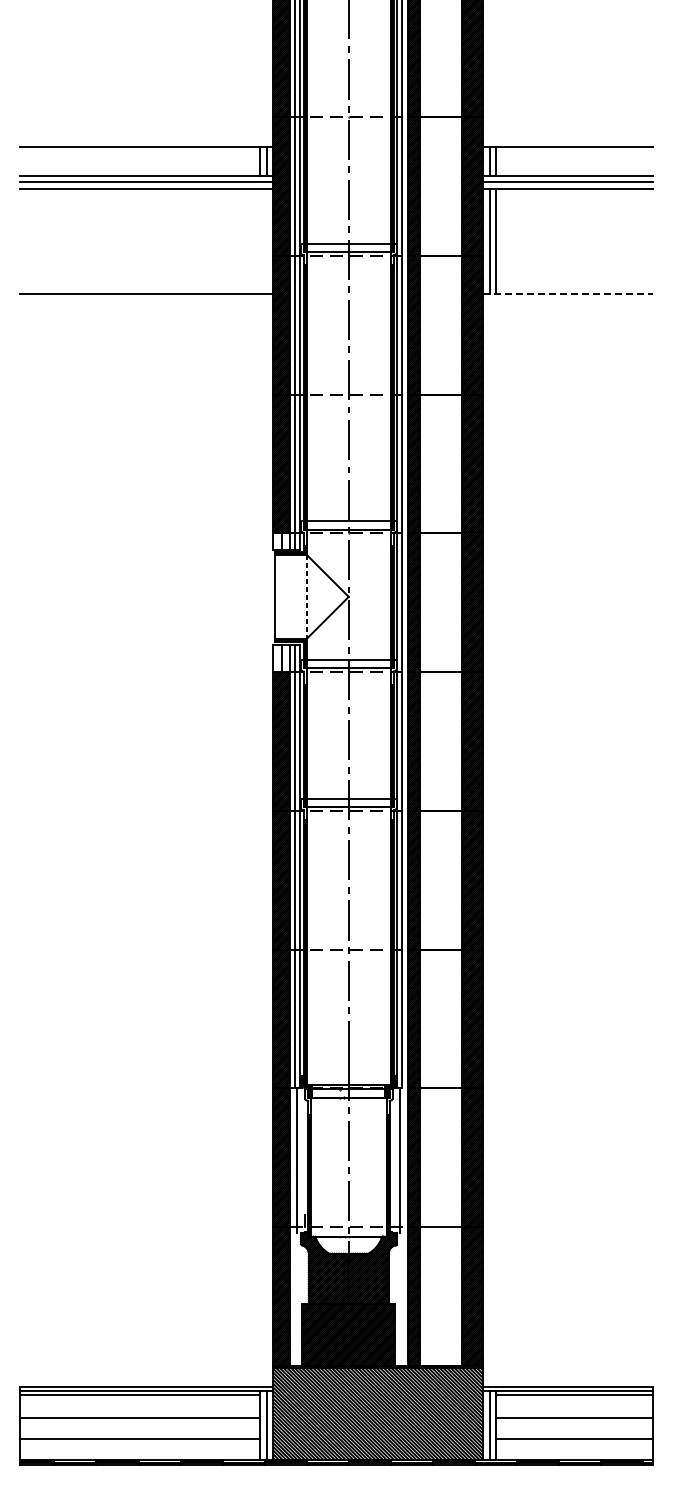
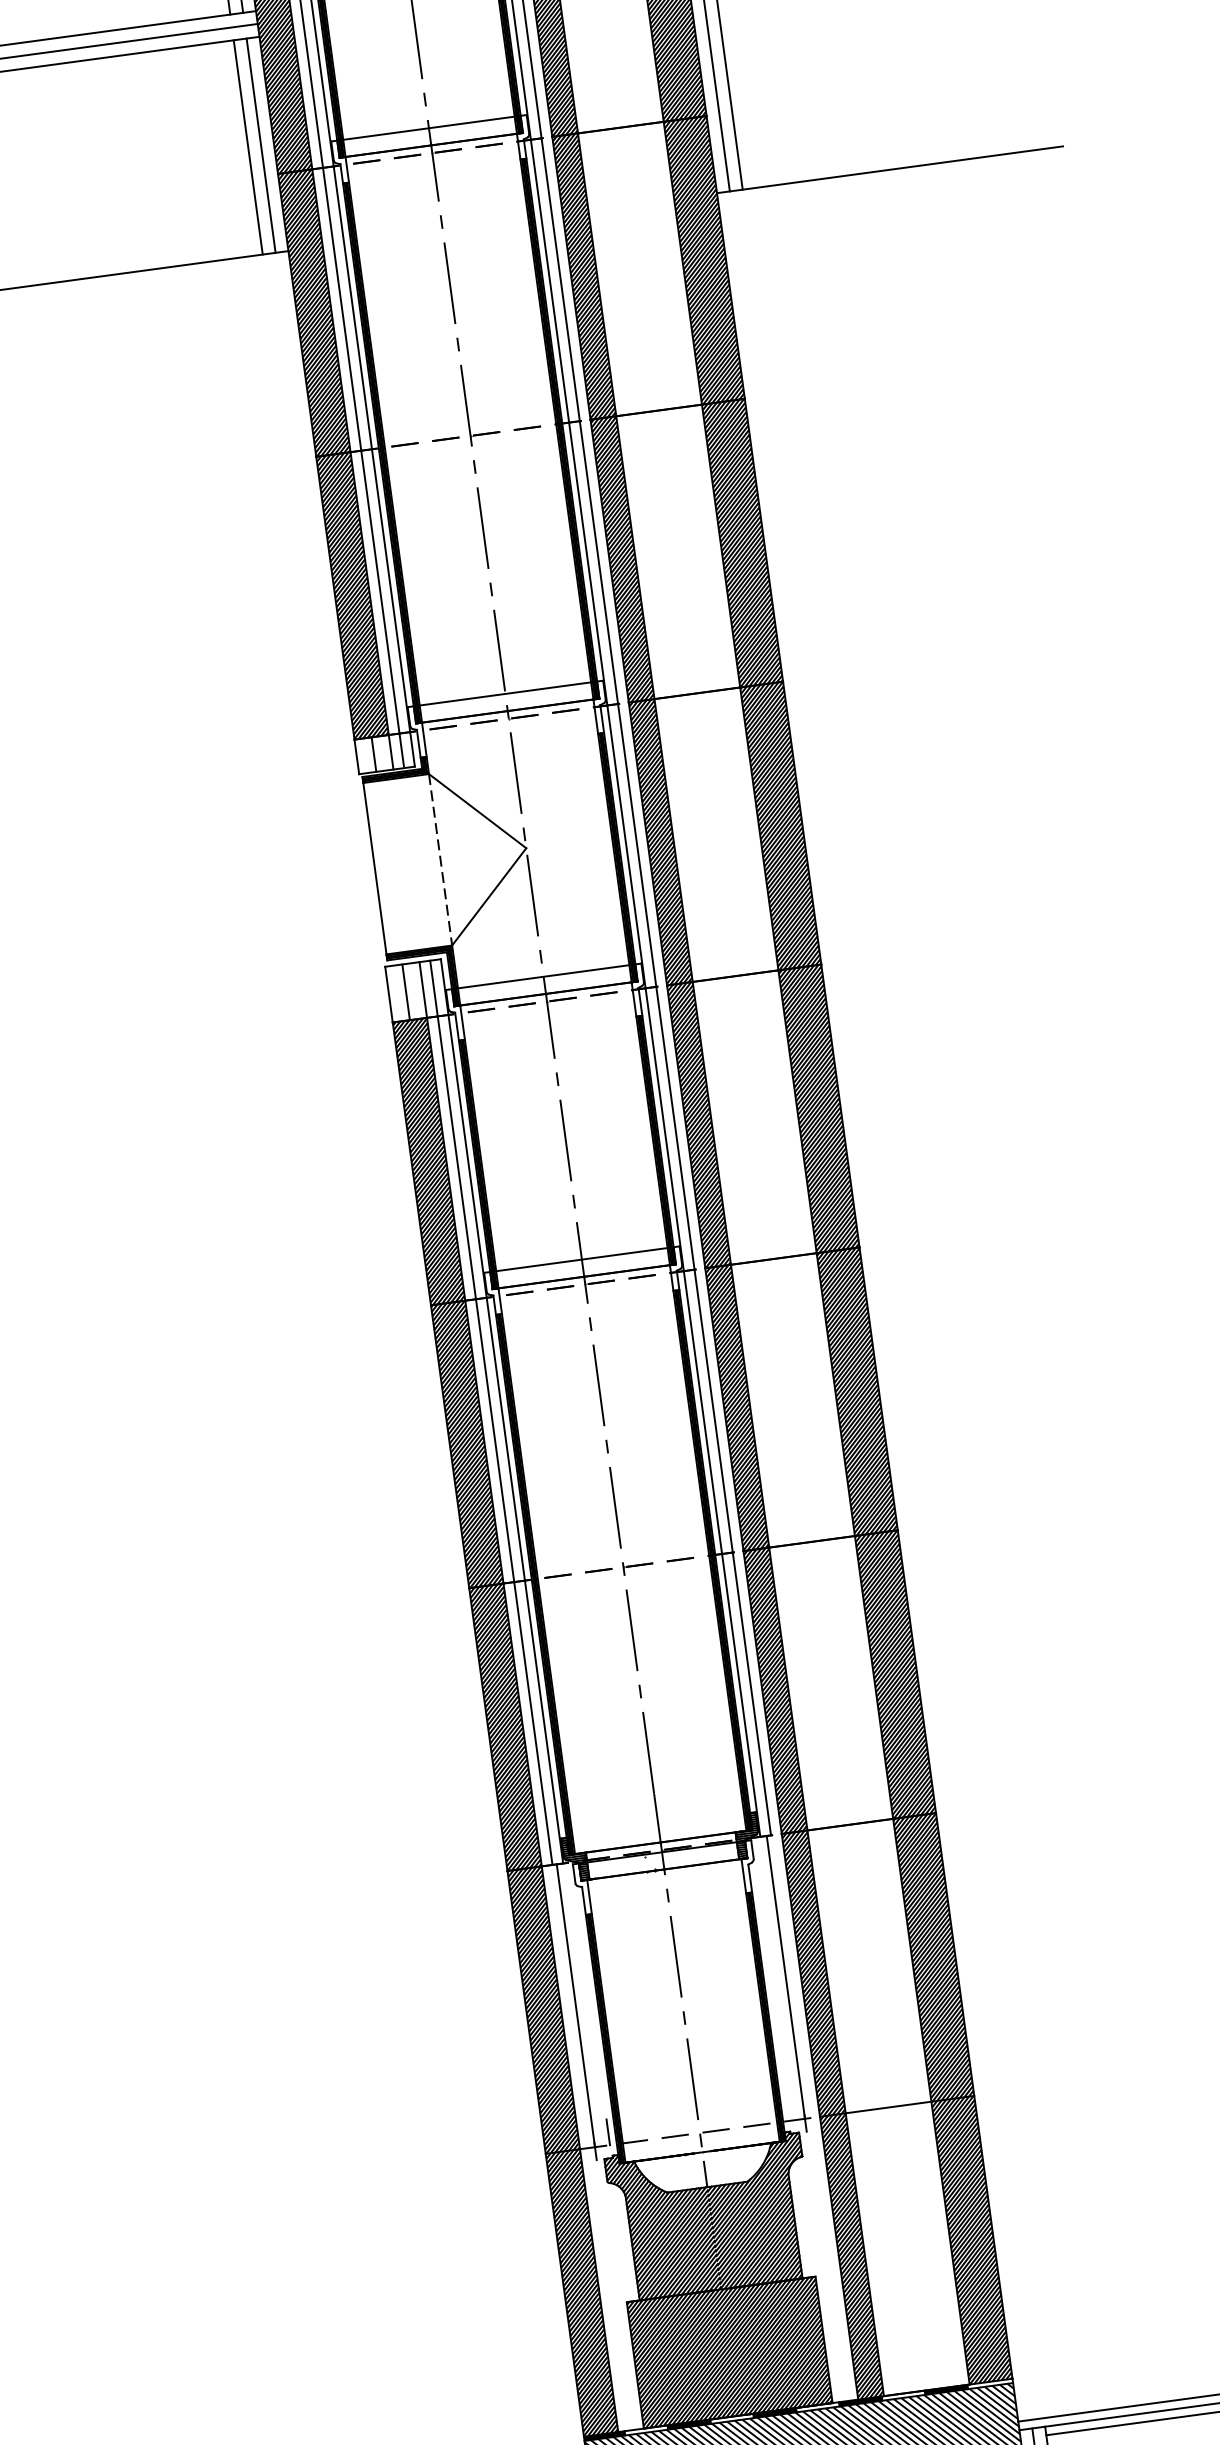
line: (260, 240) -> (248, 146), added
line: (266, 240) -> (260, 144), added
line: (568, 293) -> (890, 169), dashed -> solid

